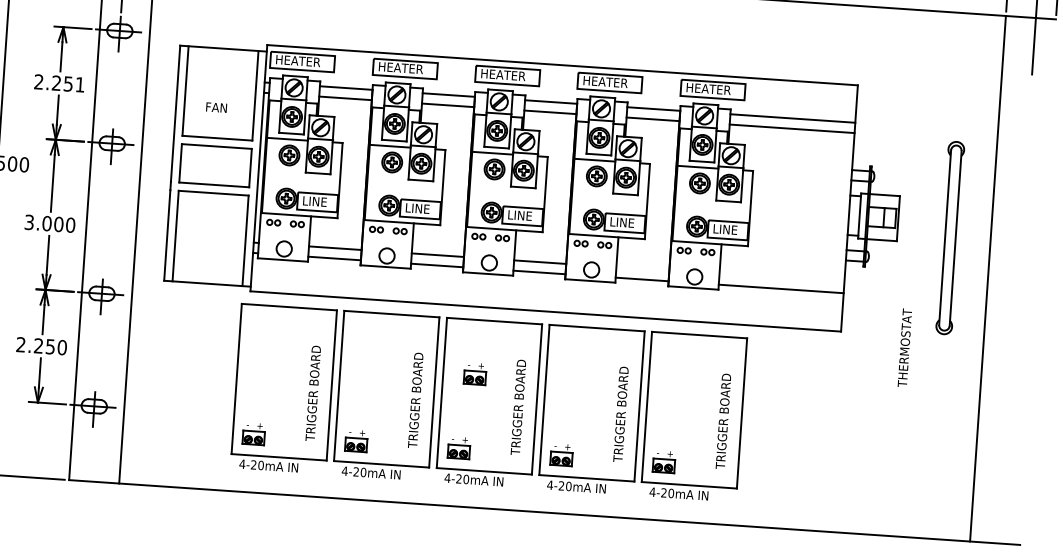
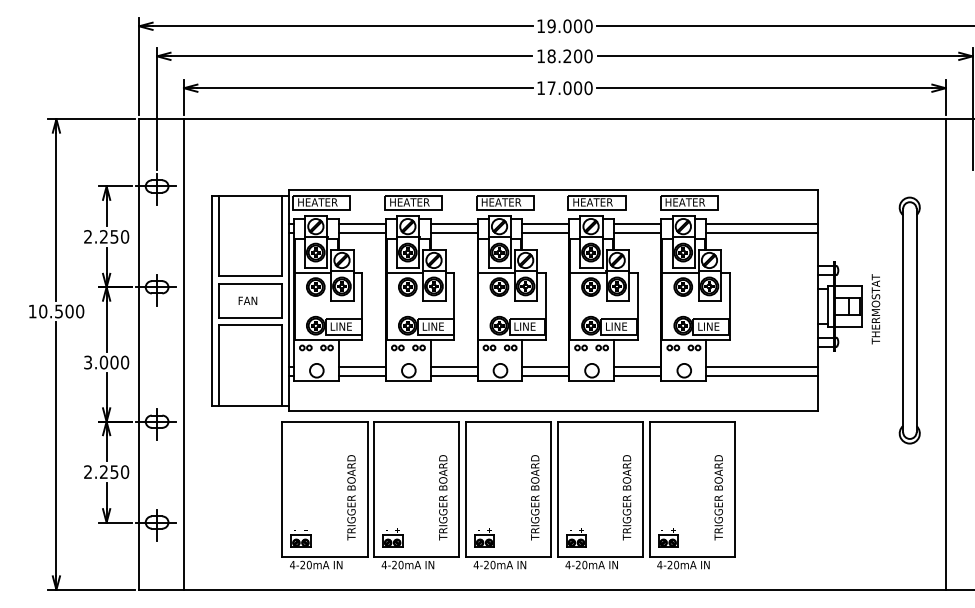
text: (80, 84) -> (125, 236), 2.251 -> 2.250
text: (216, 107) -> (247, 300), moved
part: (950, 237) -> (909, 320), size x1.43
line: (642, 268) -> (637, 366), added
line: (782, 278) -> (762, 366), added
text: (904, 348) -> (875, 309), moved
part: (475, 373) -> (494, 470), removed

